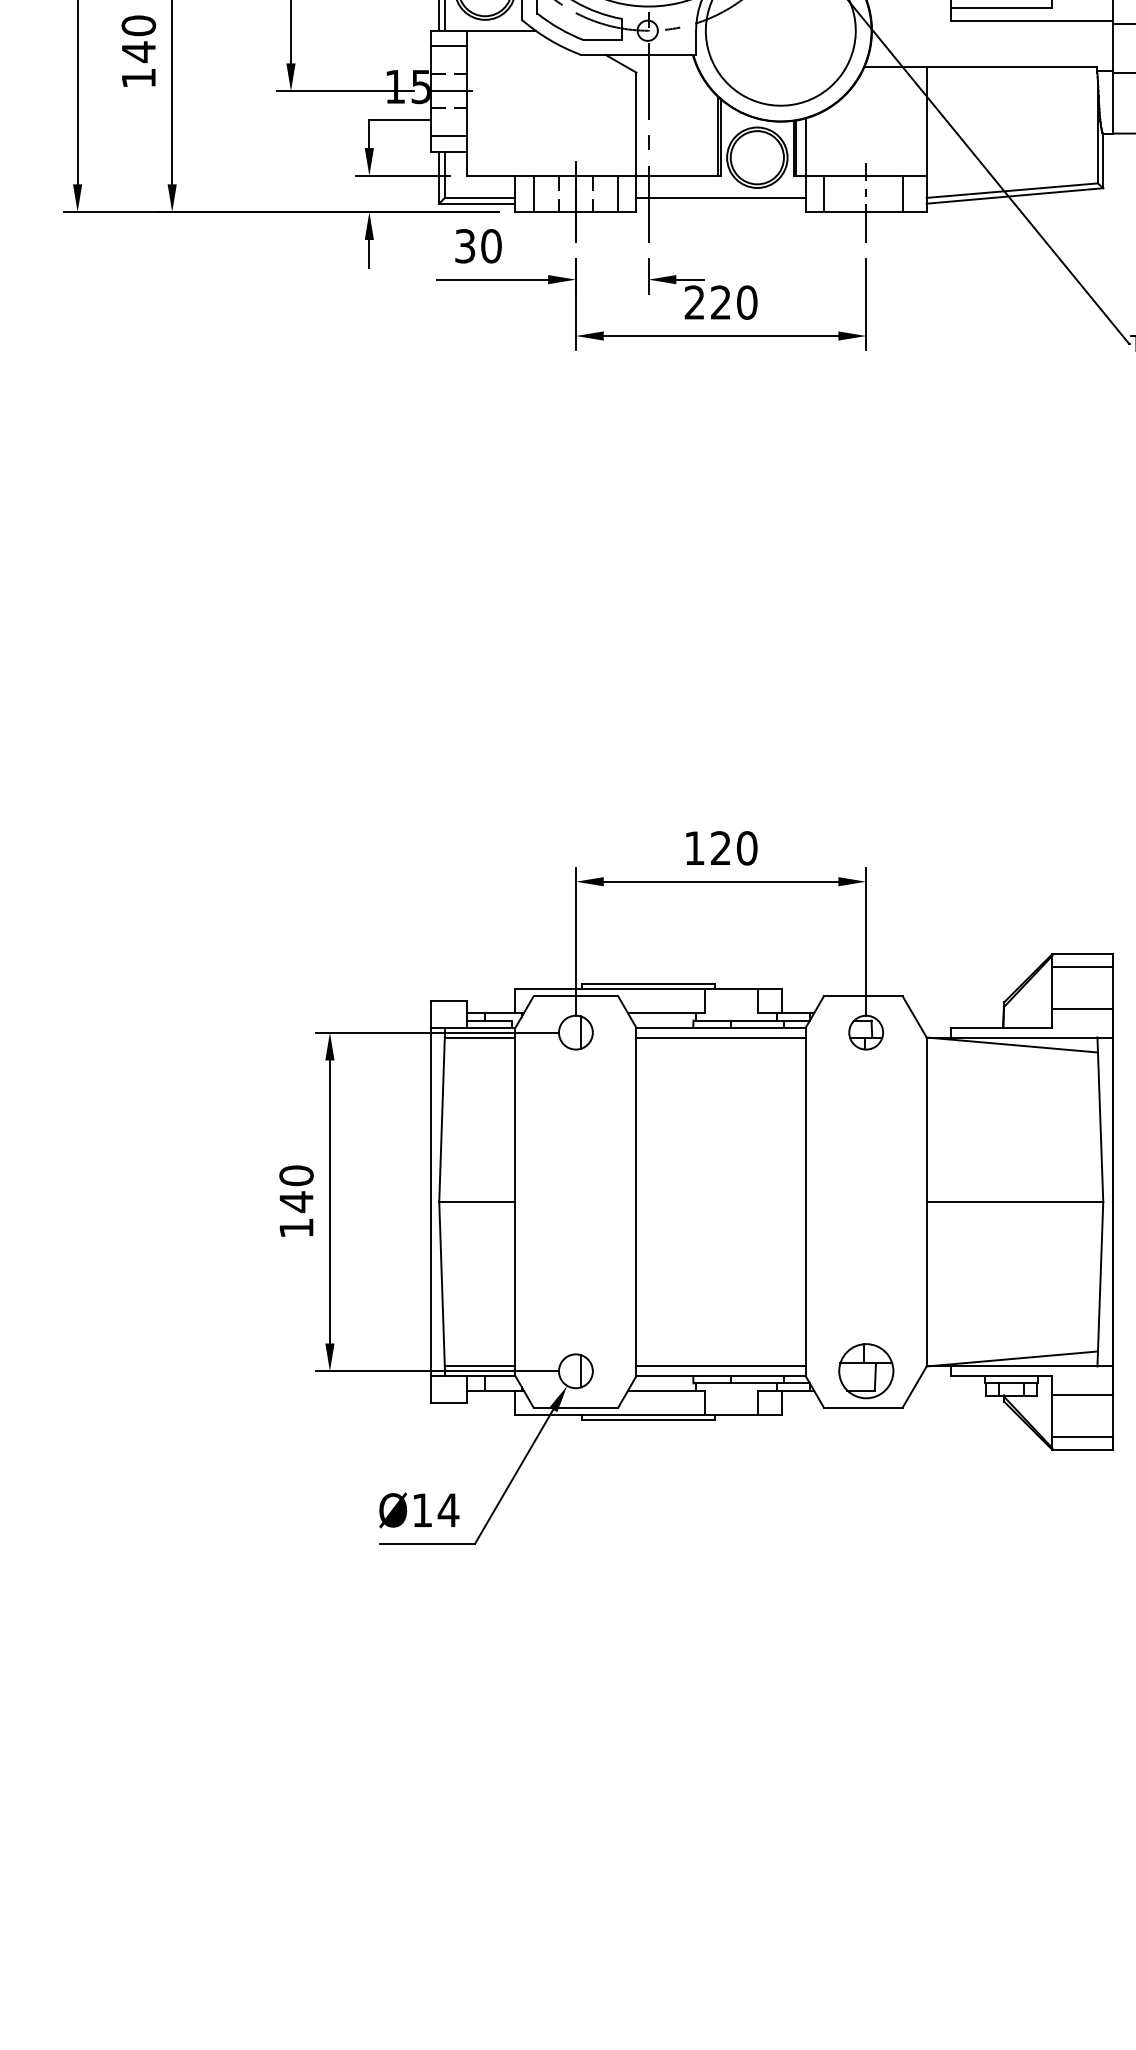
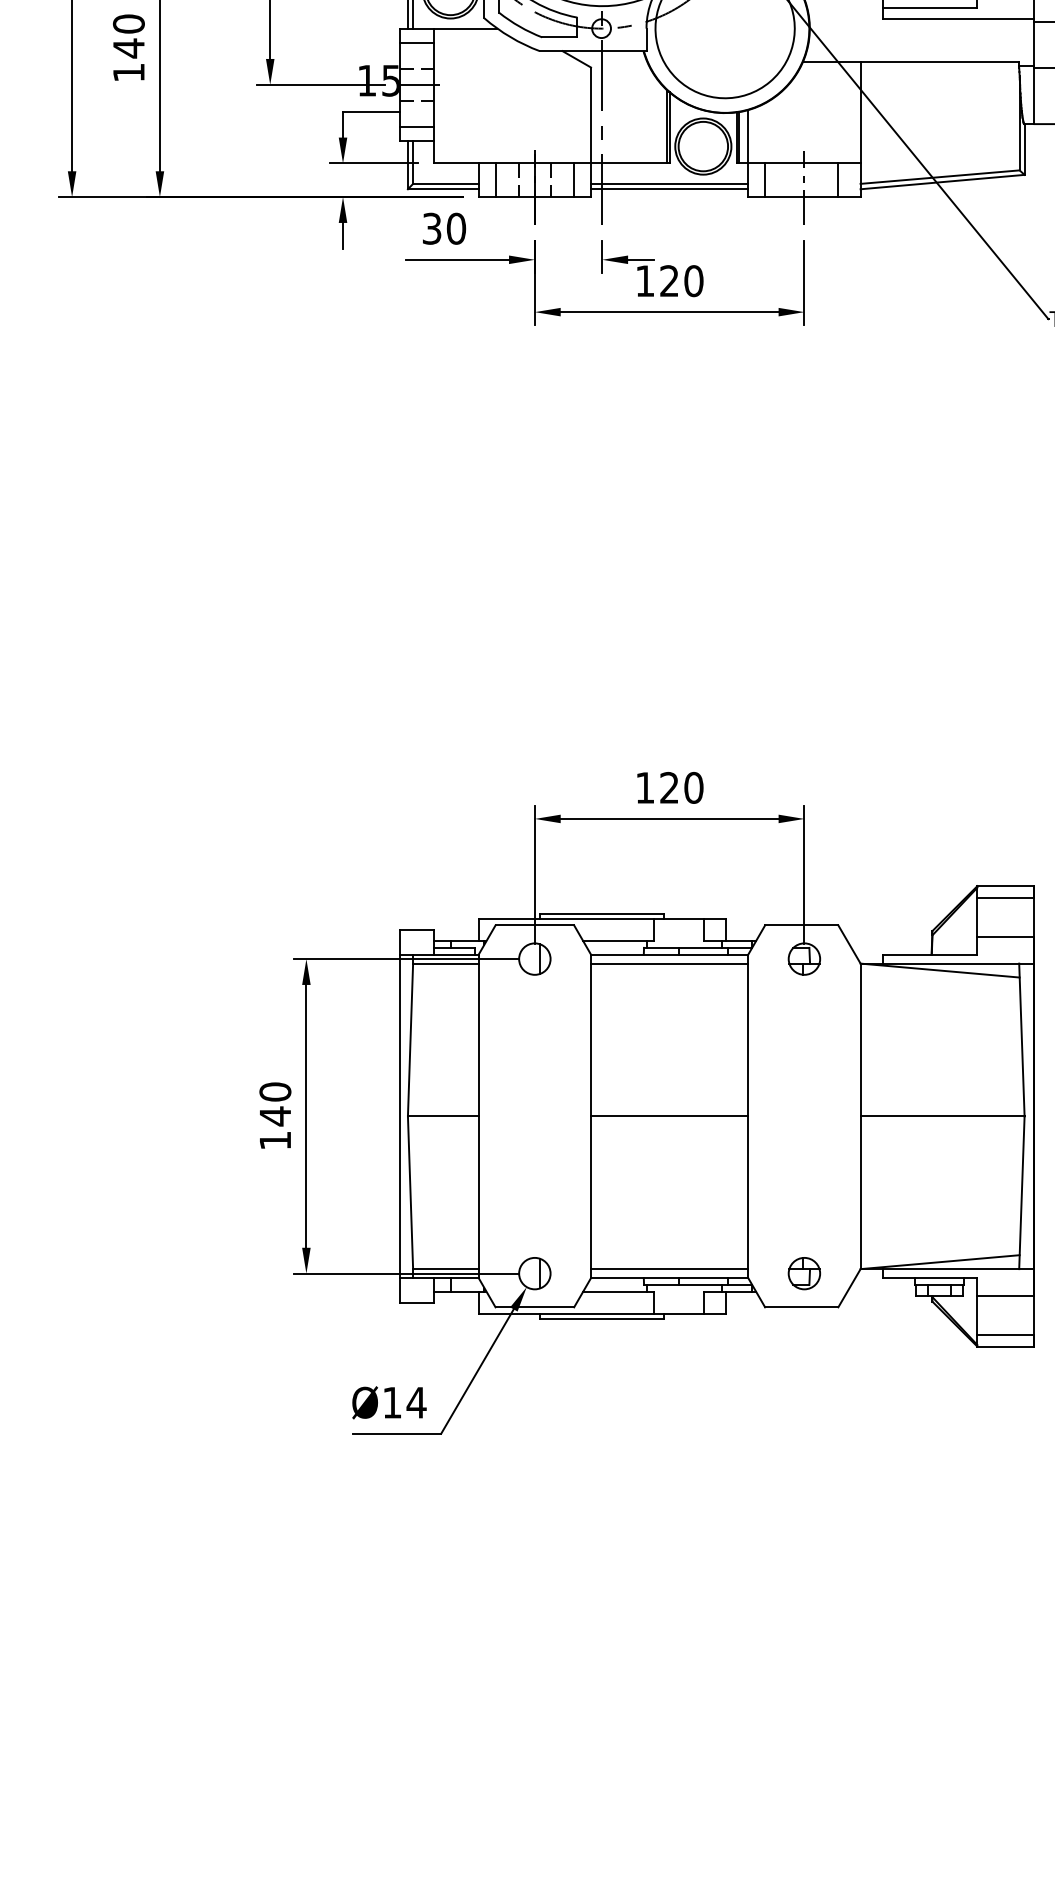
line: (720, 203) -> (669, 189), added
text: (694, 302) -> (644, 281), 220 -> 120
line: (720, 1201) -> (669, 1115), added
part: (865, 1371) -> (803, 1273), size x0.62

